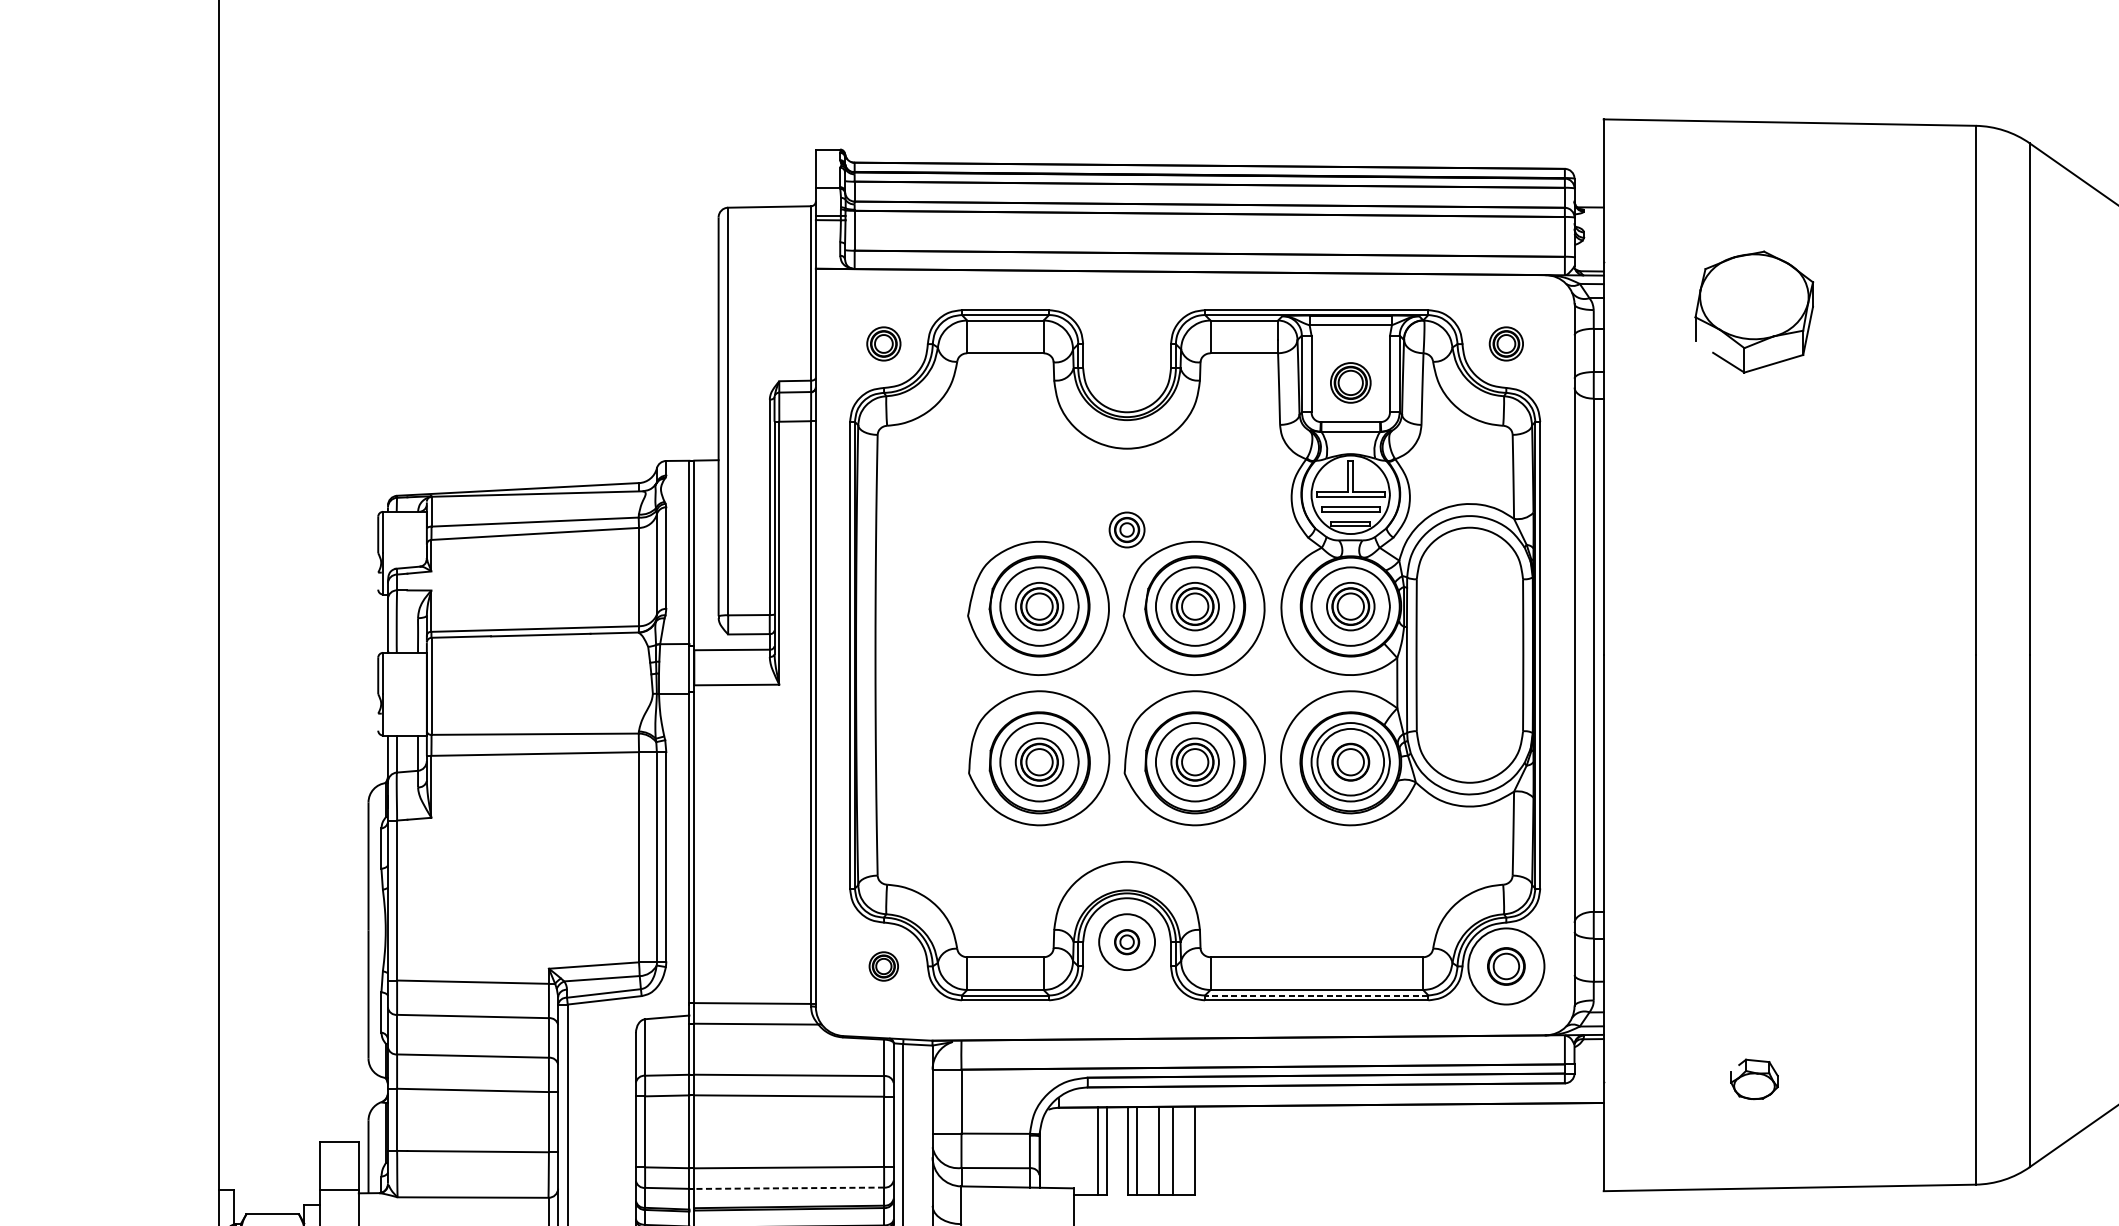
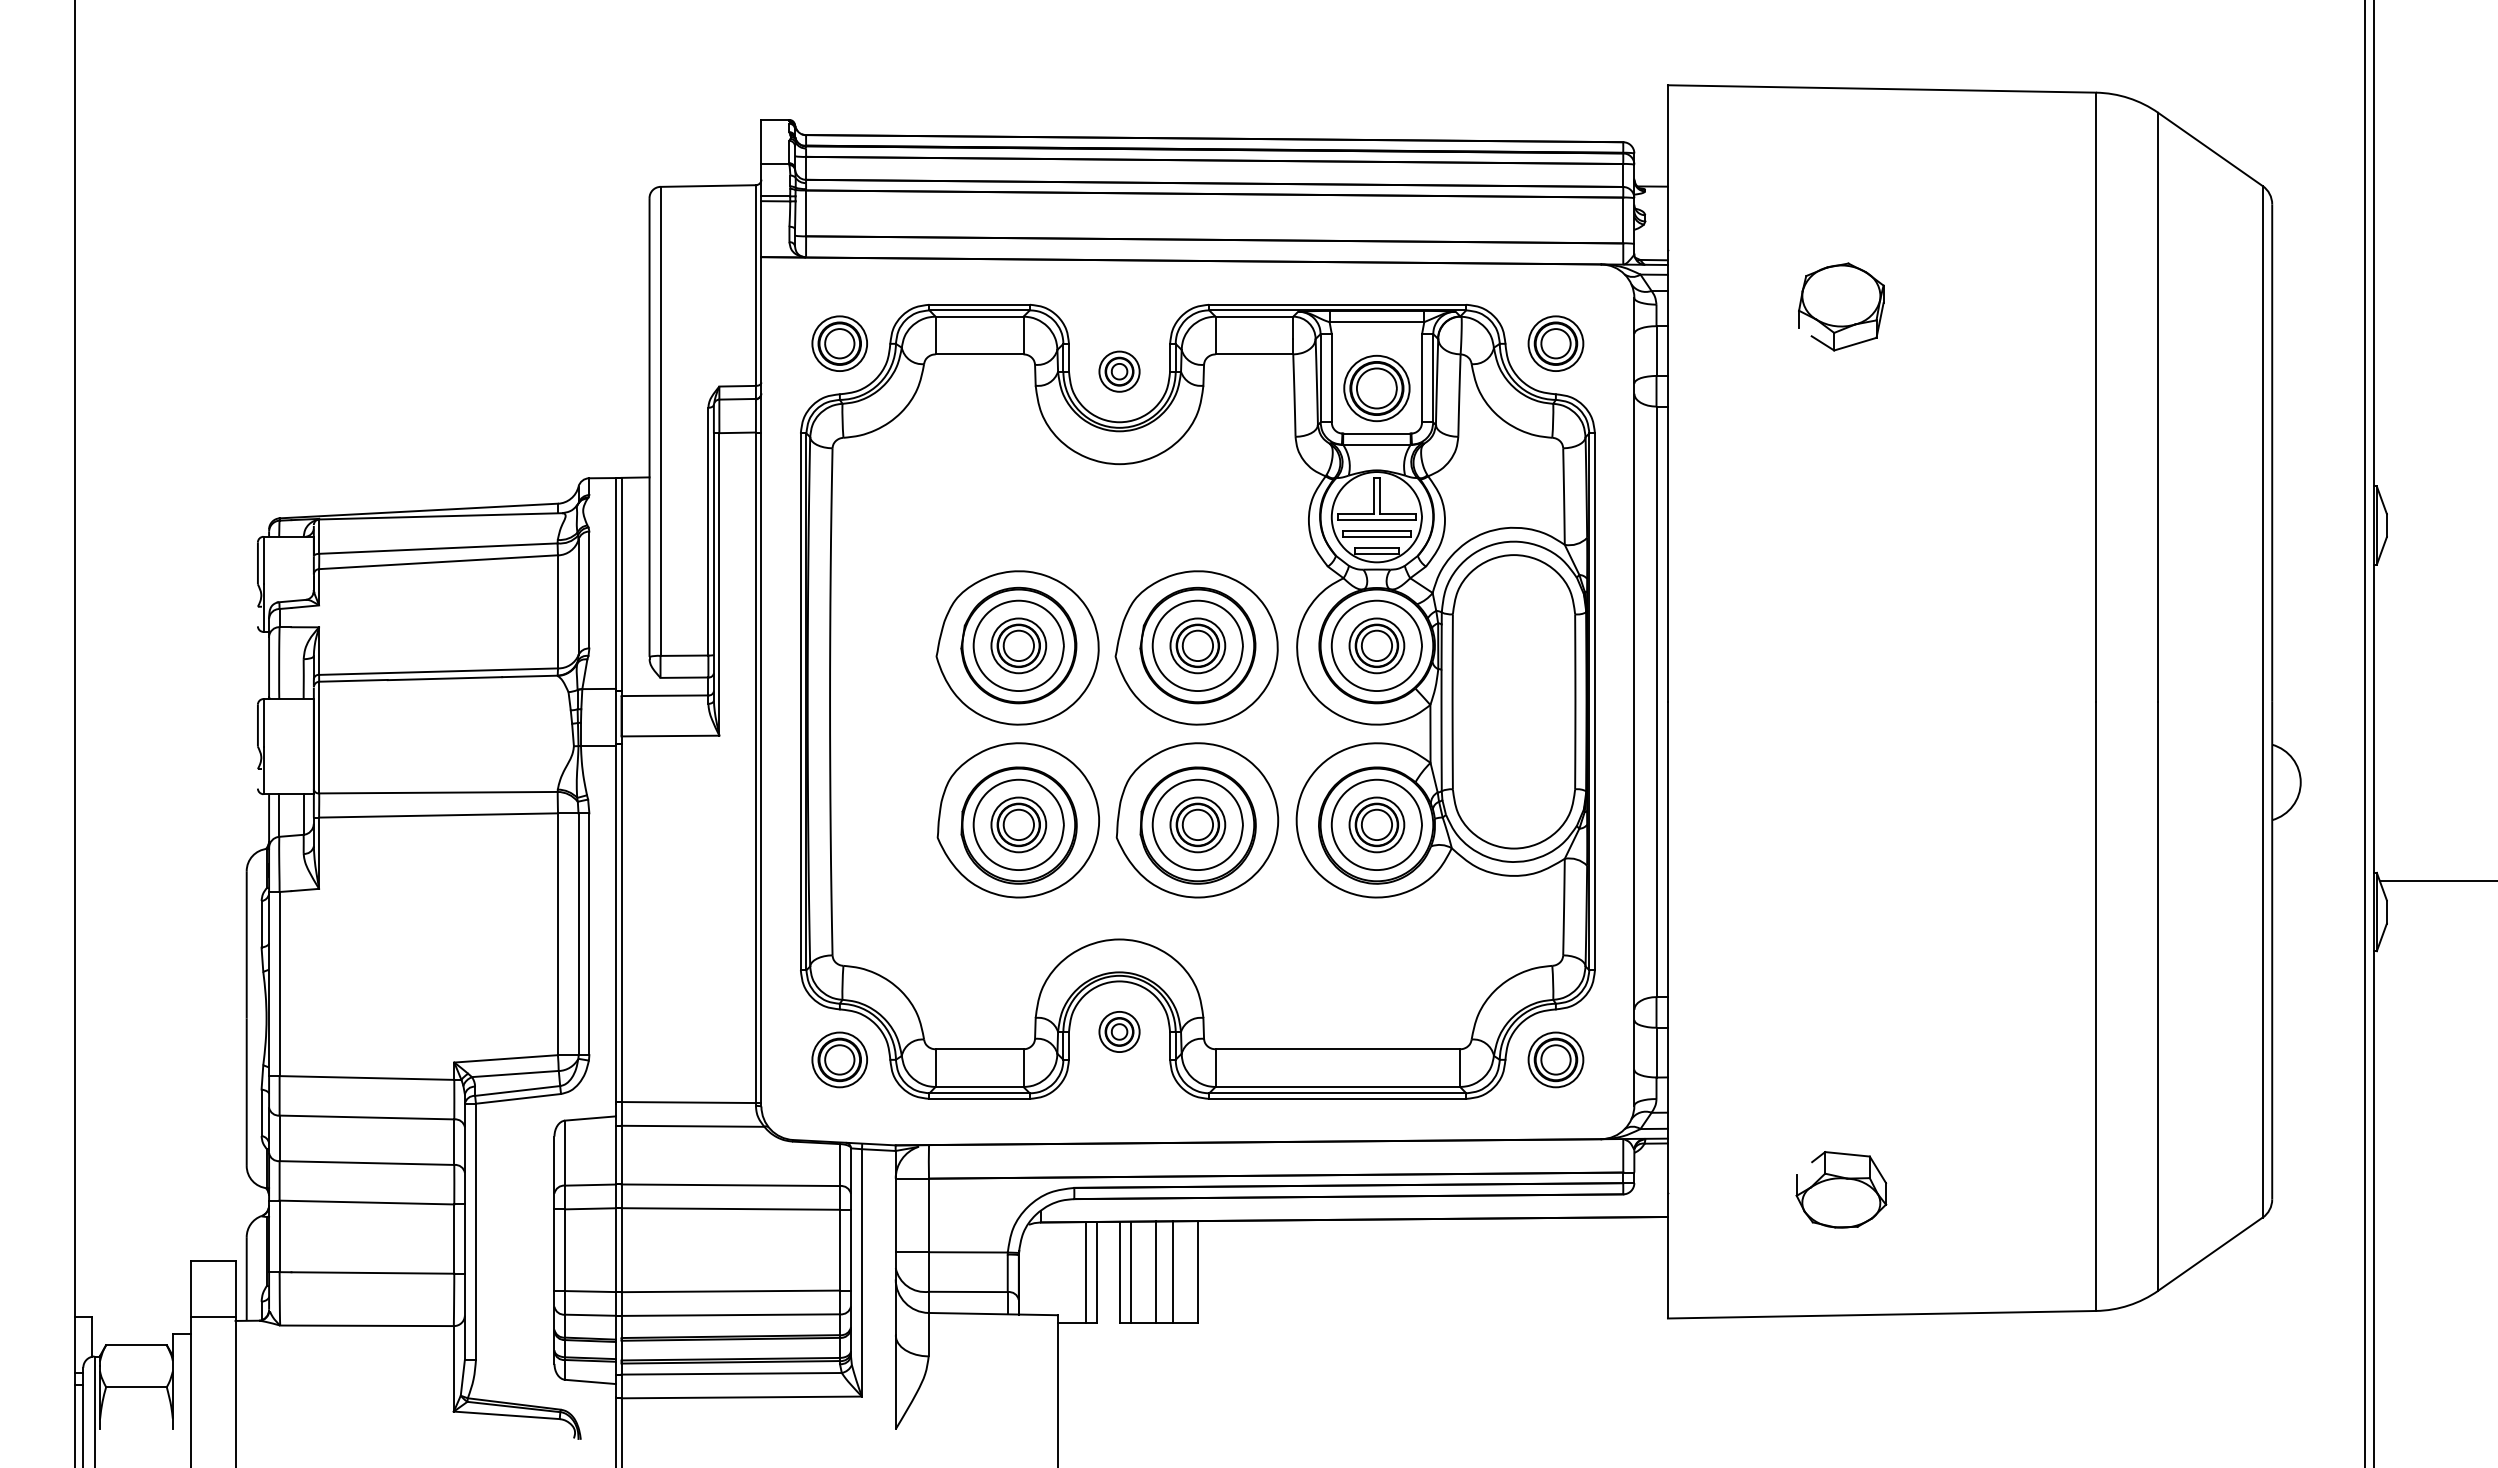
part: (1754, 311) -> (1841, 306), size x0.62
part: (883, 343) -> (839, 343), size x1.43
part: (1505, 343) -> (1555, 343), size x1.43
part: (1350, 382) -> (1376, 388), size x1.43
part: (1127, 529) -> (1119, 371), moved
circle: (1350, 761) -> (1376, 824), size x0.71
circle: (1127, 941) -> (1119, 1031), size x0.62
part: (883, 966) -> (839, 1059), size x1.67
circle: (1505, 966) -> (1555, 1059), size x0.62
line: (1316, 995) -> (1337, 1093), dashed -> solid
part: (1754, 1079) -> (1841, 1189), size x1.67
line: (788, 1188) -> (730, 1315), dashed -> solid

